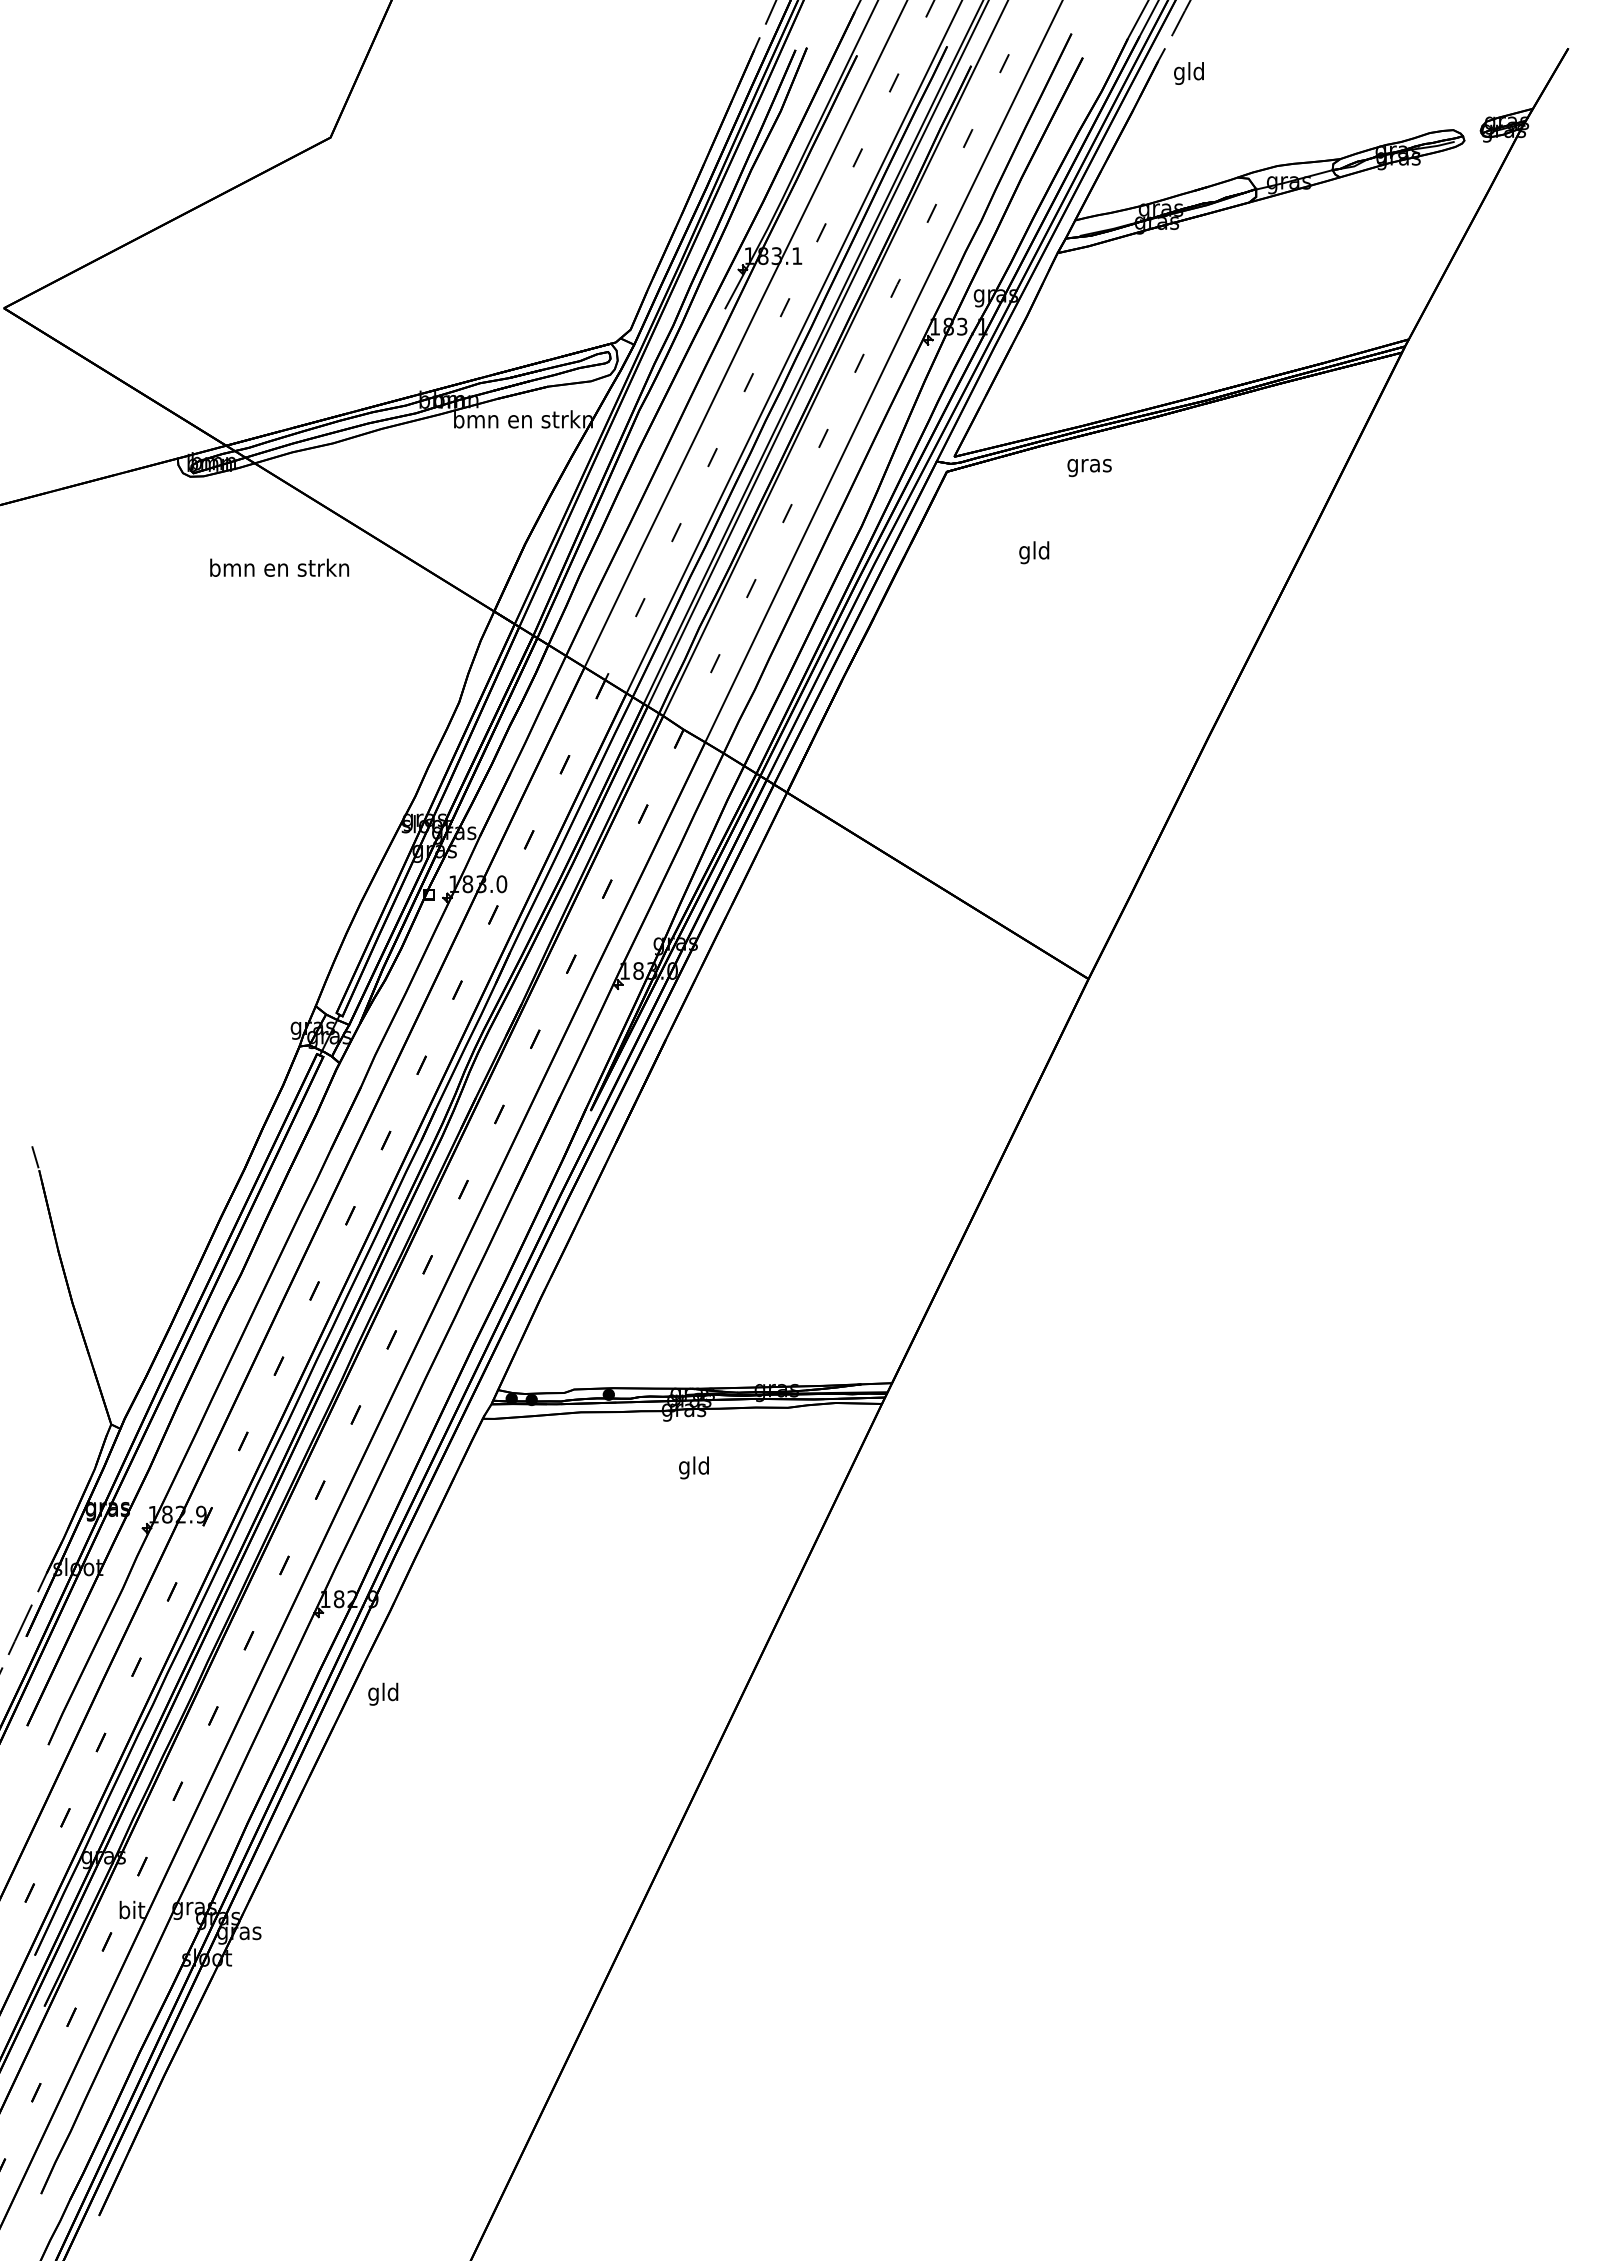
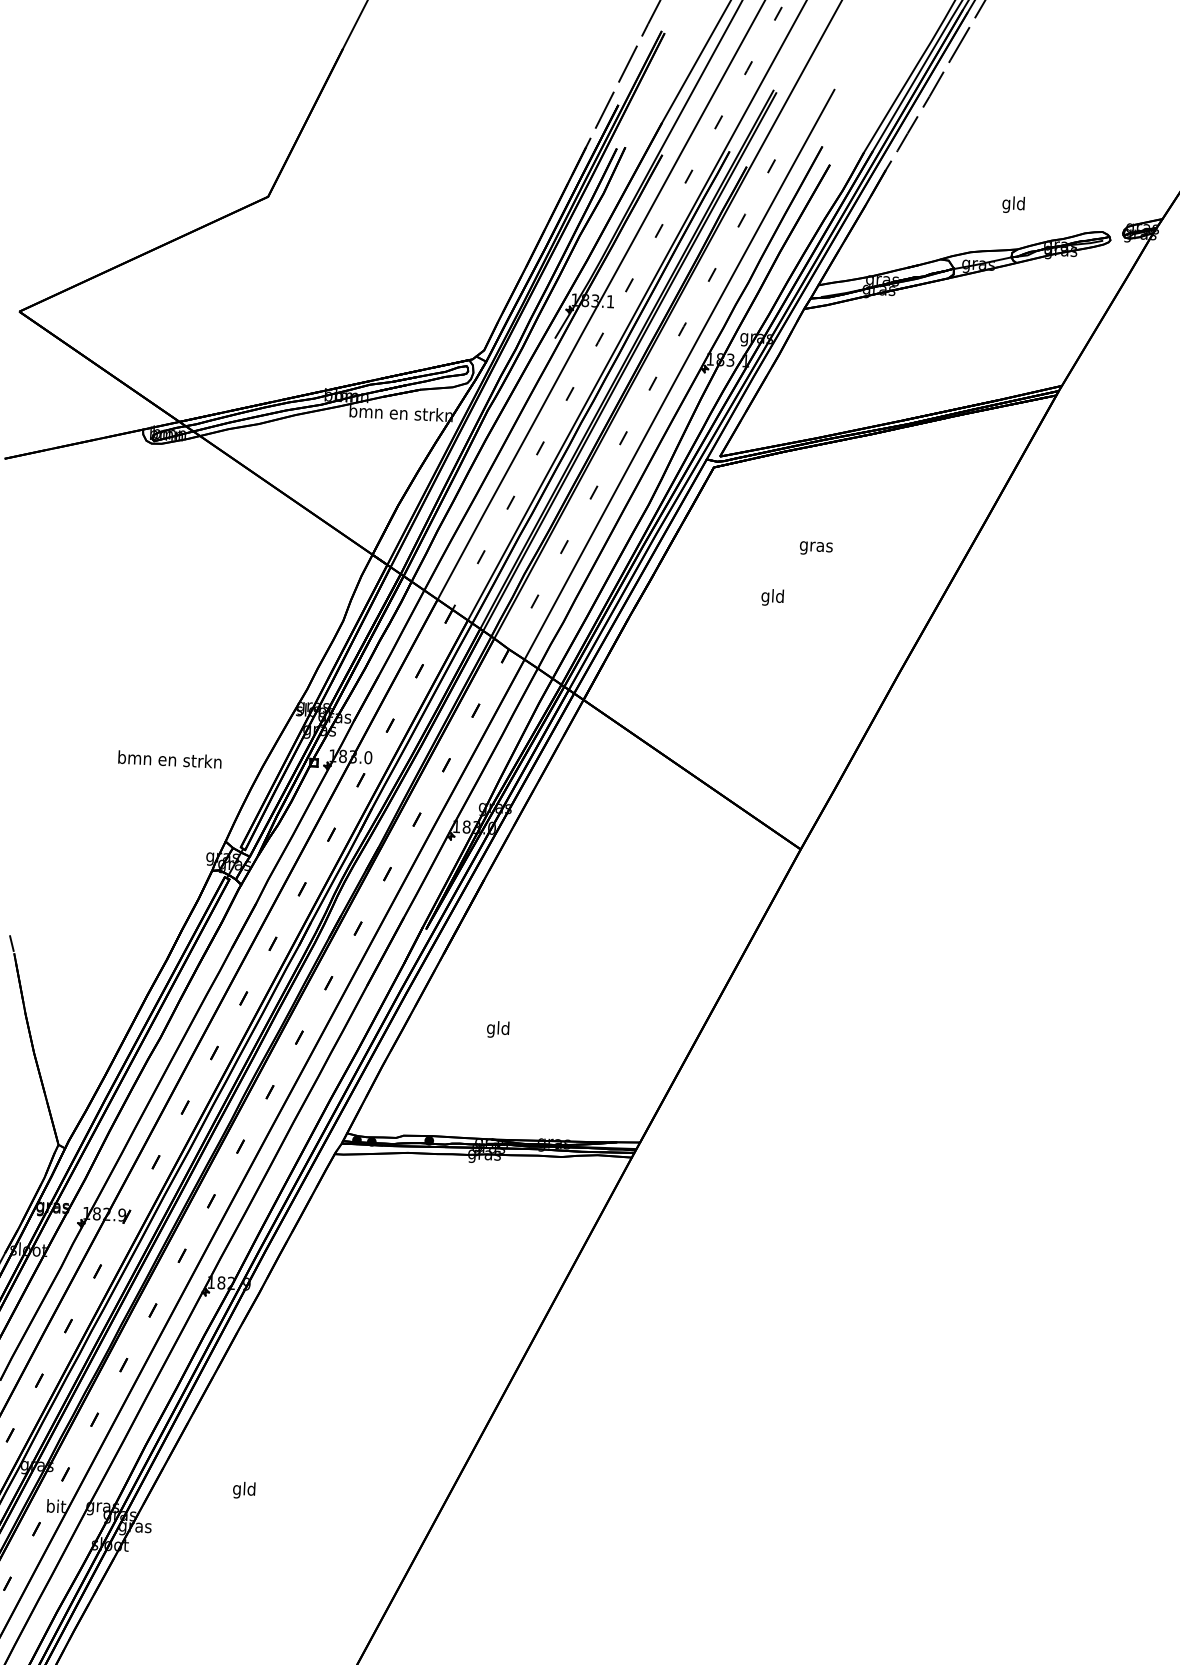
text: (1188, 73) -> (1013, 204), moved
text: (1089, 468) -> (816, 548), moved
text: (1034, 552) -> (772, 597), moved
text: (279, 567) -> (169, 759), moved
text: (693, 1467) -> (497, 1029), moved
text: (383, 1693) -> (244, 1489), moved

